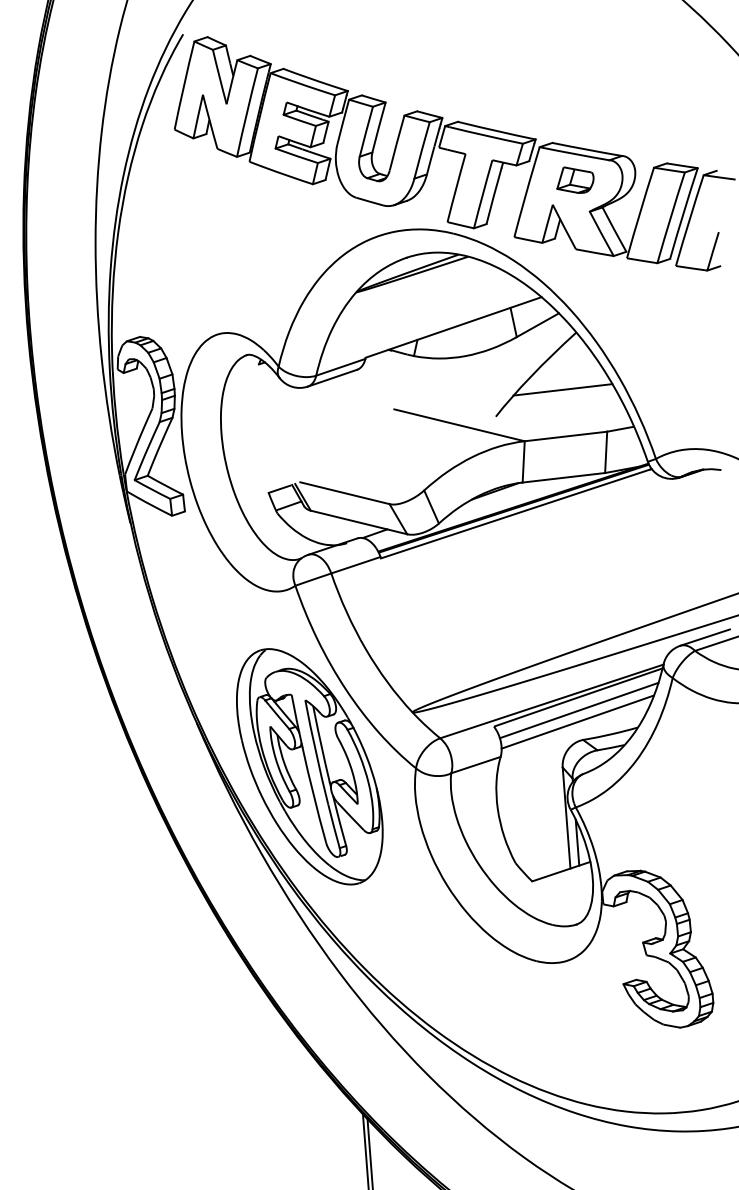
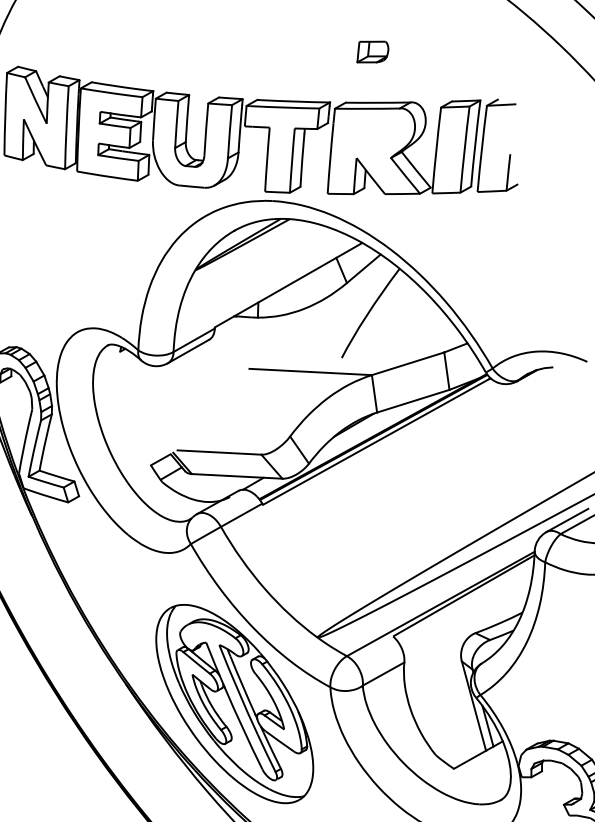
part: (575, 179) -> (372, 50), moved
line: (562, 389) -> (396, 322), removed
line: (578, 710) -> (466, 607), removed
line: (577, 721) -> (467, 617), removed

